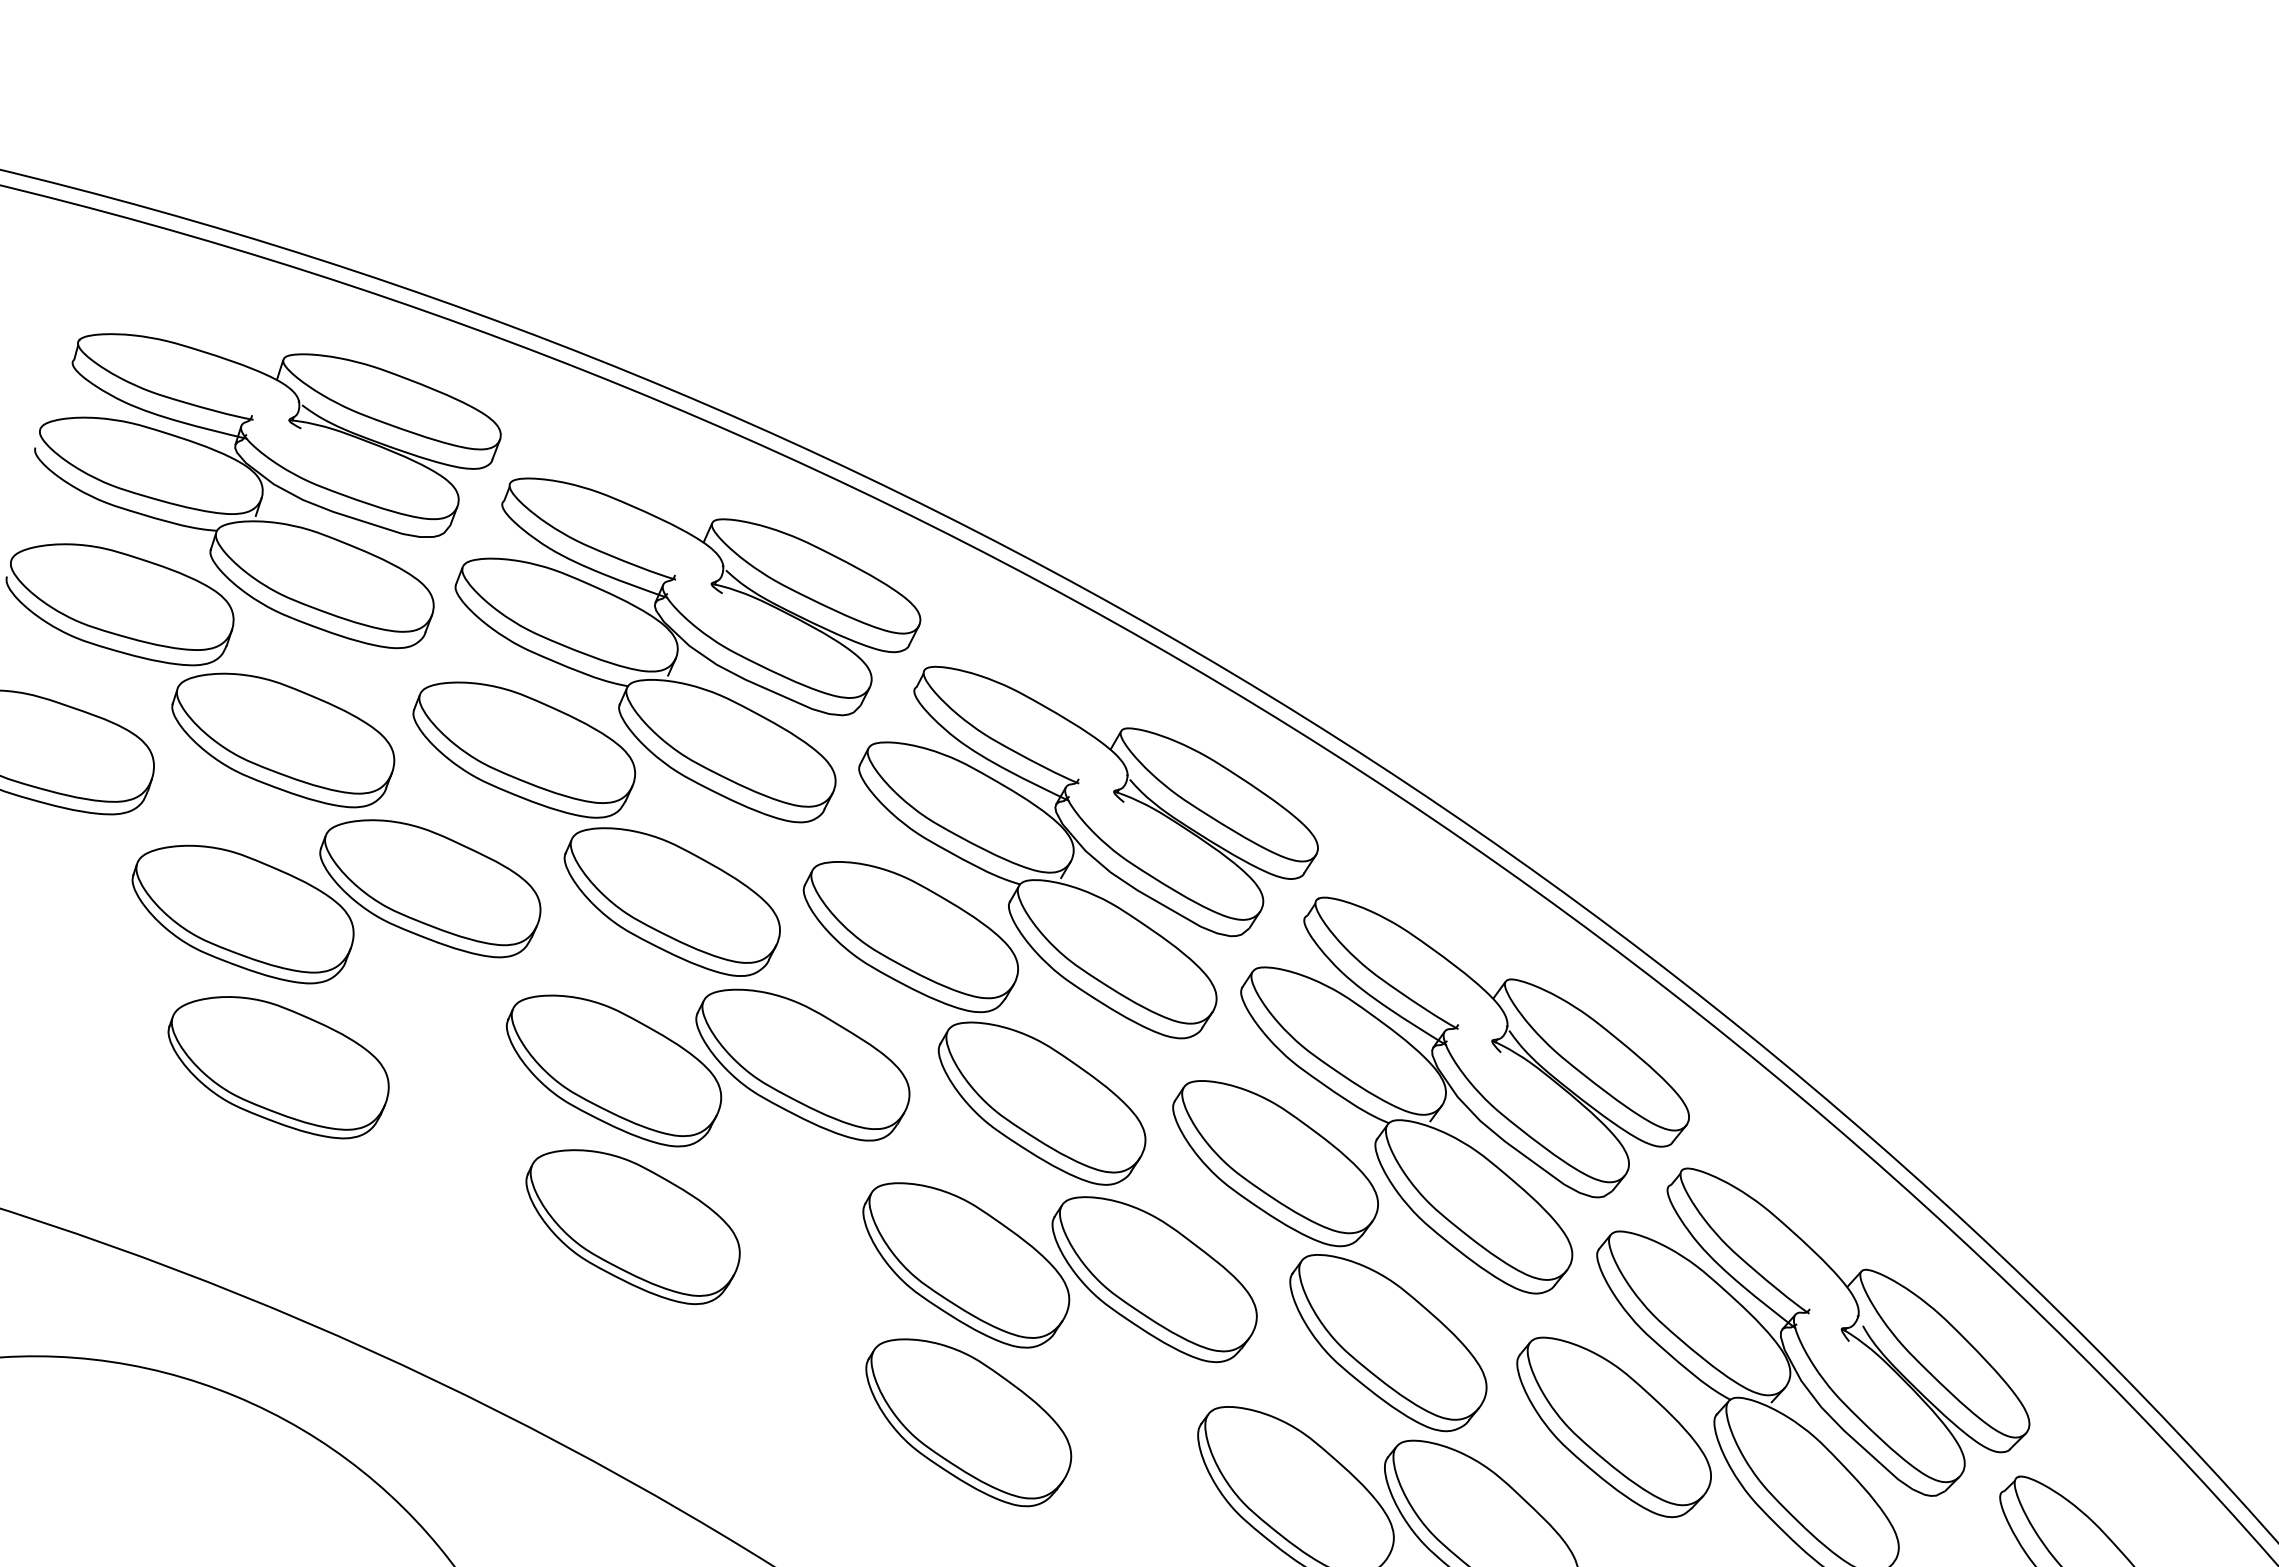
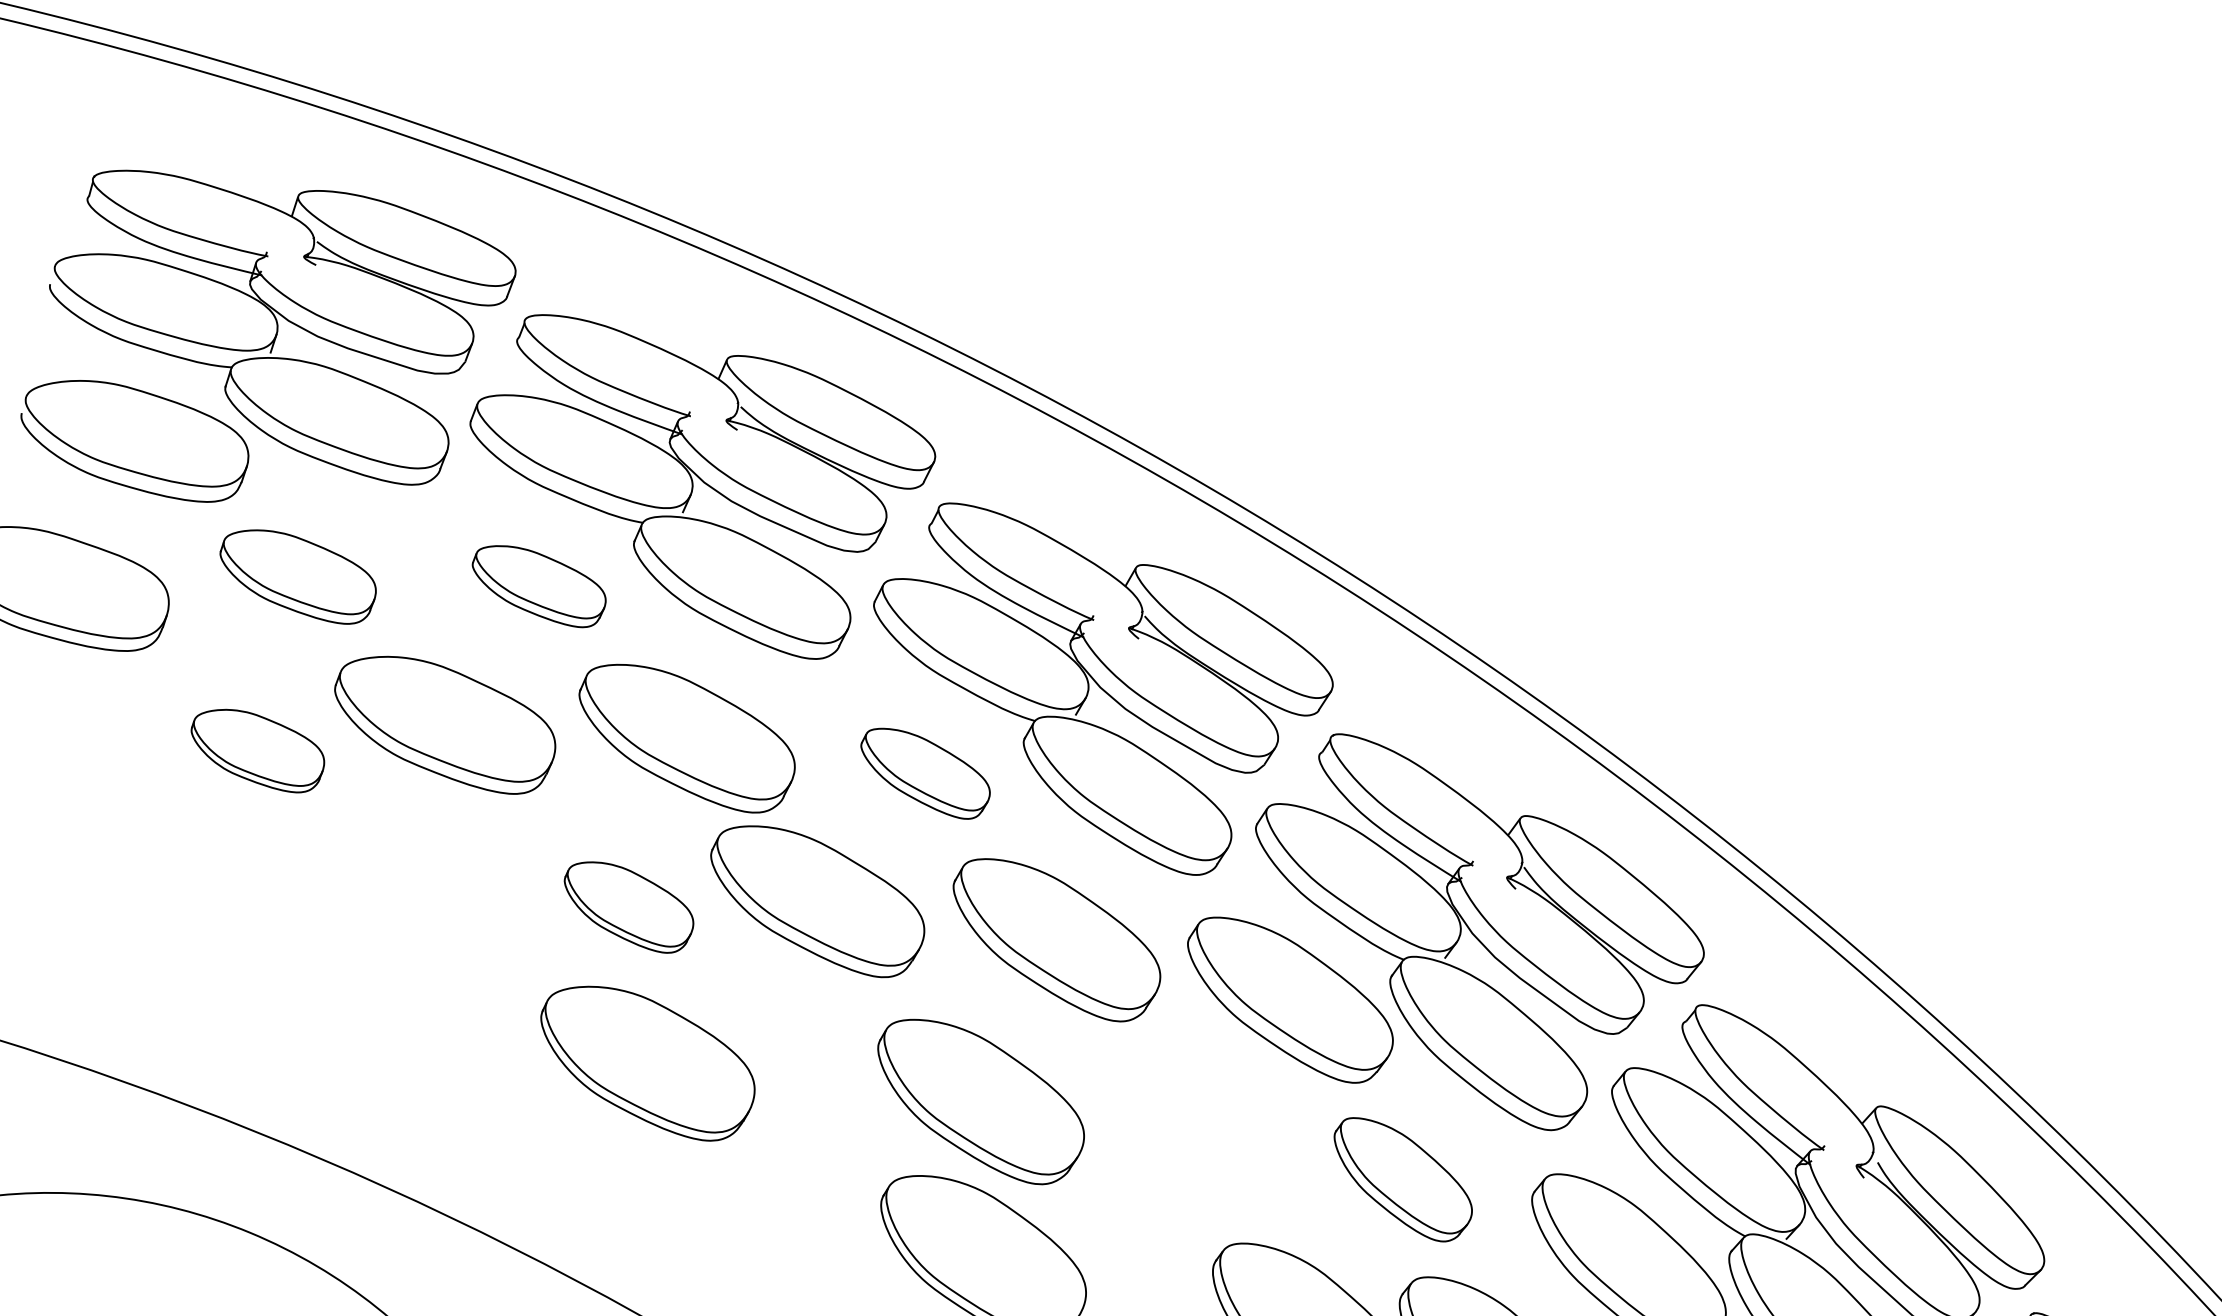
part: (283, 740) -> (298, 577), size x0.7
part: (524, 749) -> (539, 586), size x0.6
part: (242, 914) -> (257, 751), size x0.6
part: (910, 937) -> (925, 774), size x0.6
part: (278, 1067) -> (293, 904), removed
part: (614, 1070) -> (629, 907), size x0.6
part: (1154, 1279) -> (1169, 1116), removed
part: (1388, 1343) -> (1403, 1180), size x0.7

